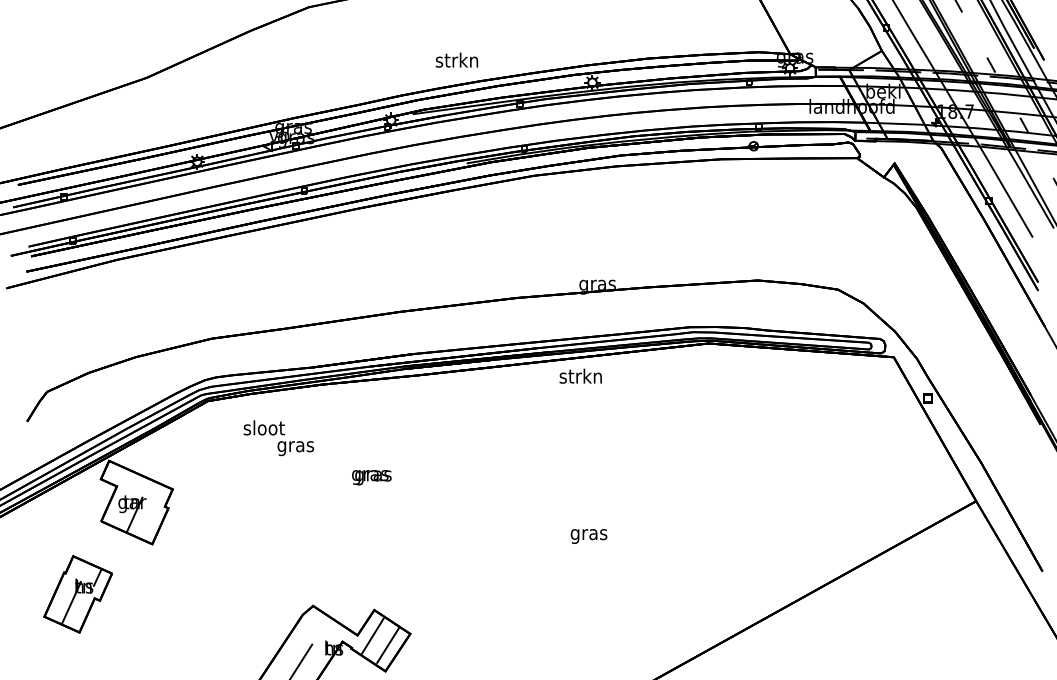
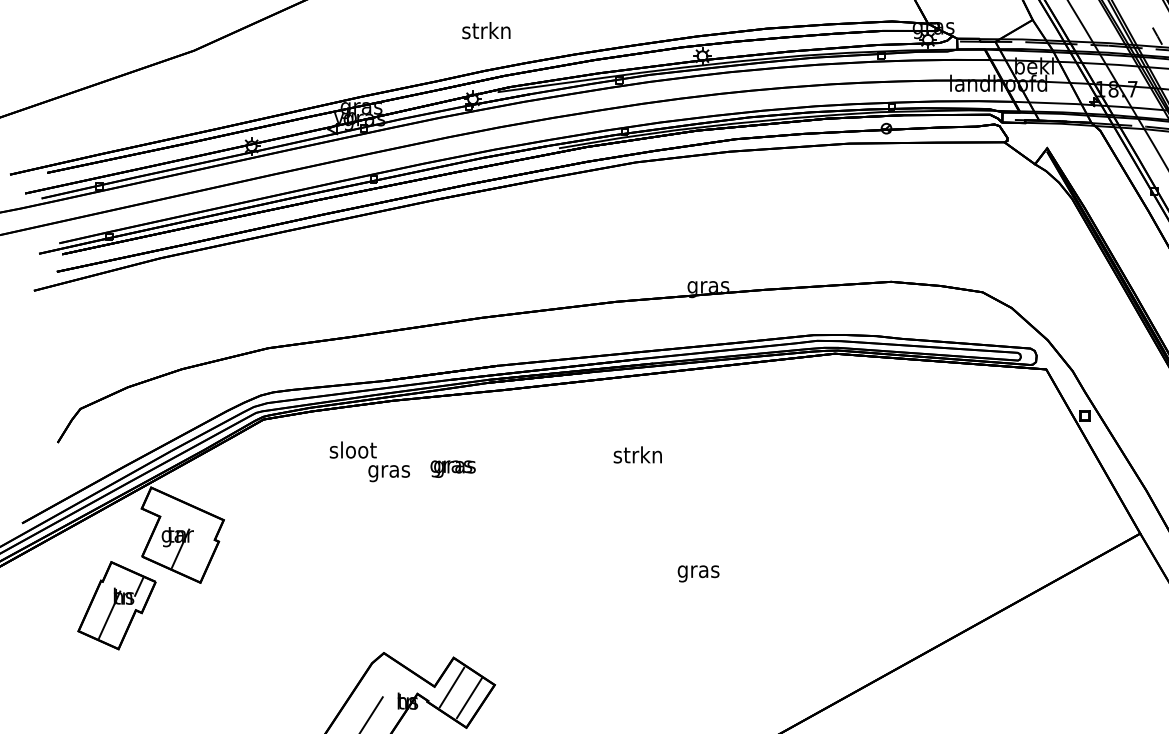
text: (456, 59) -> (485, 29), moved
text: (580, 375) -> (637, 454), moved
text: (278, 438) -> (369, 462), moved
text: (371, 477) -> (452, 468), moved
part: (77, 594) -> (116, 605), moved

